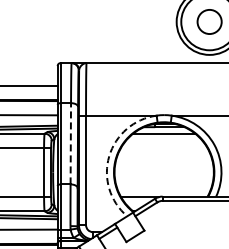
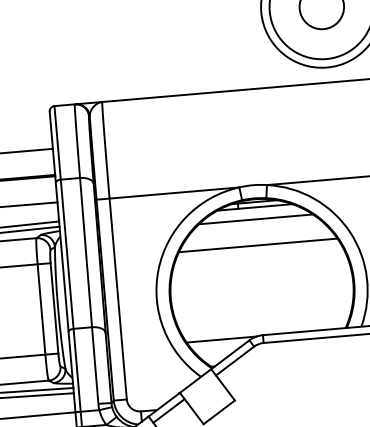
line: (70, 143) -> (85, 252), dashed -> solid
line: (164, 147) -> (258, 244), added
arc: (109, 156) -> (159, 269), dashed -> solid

